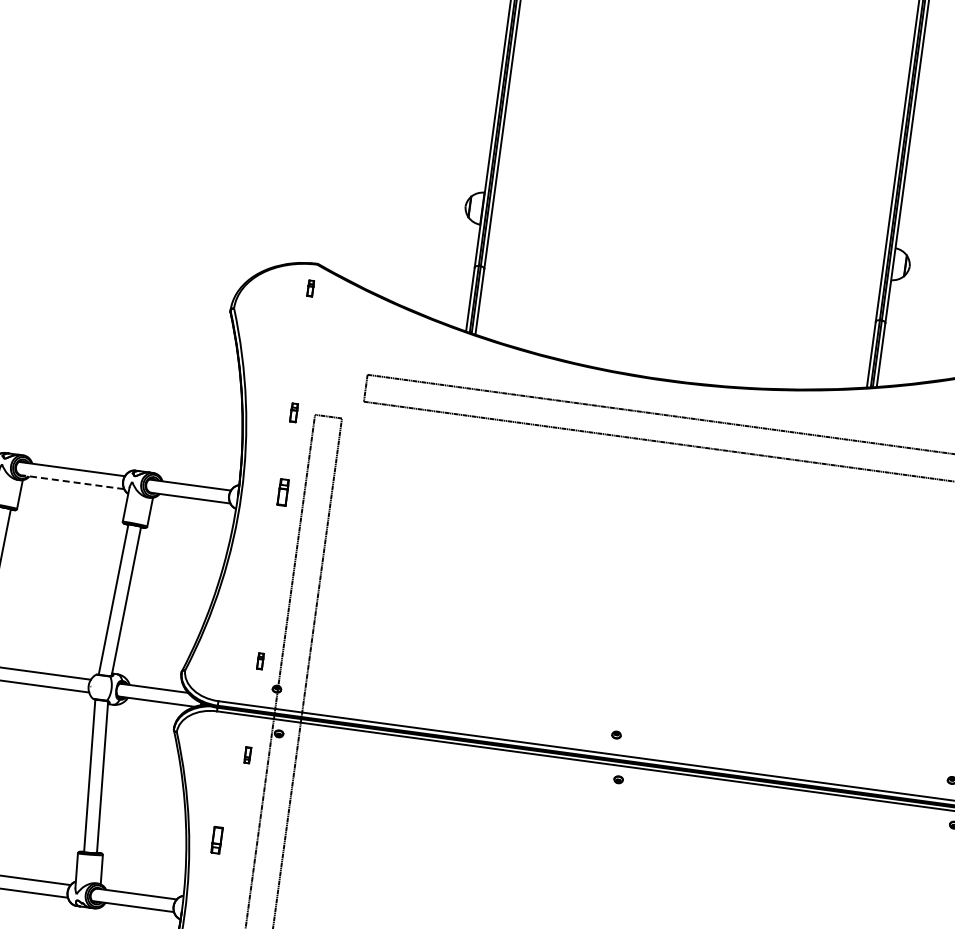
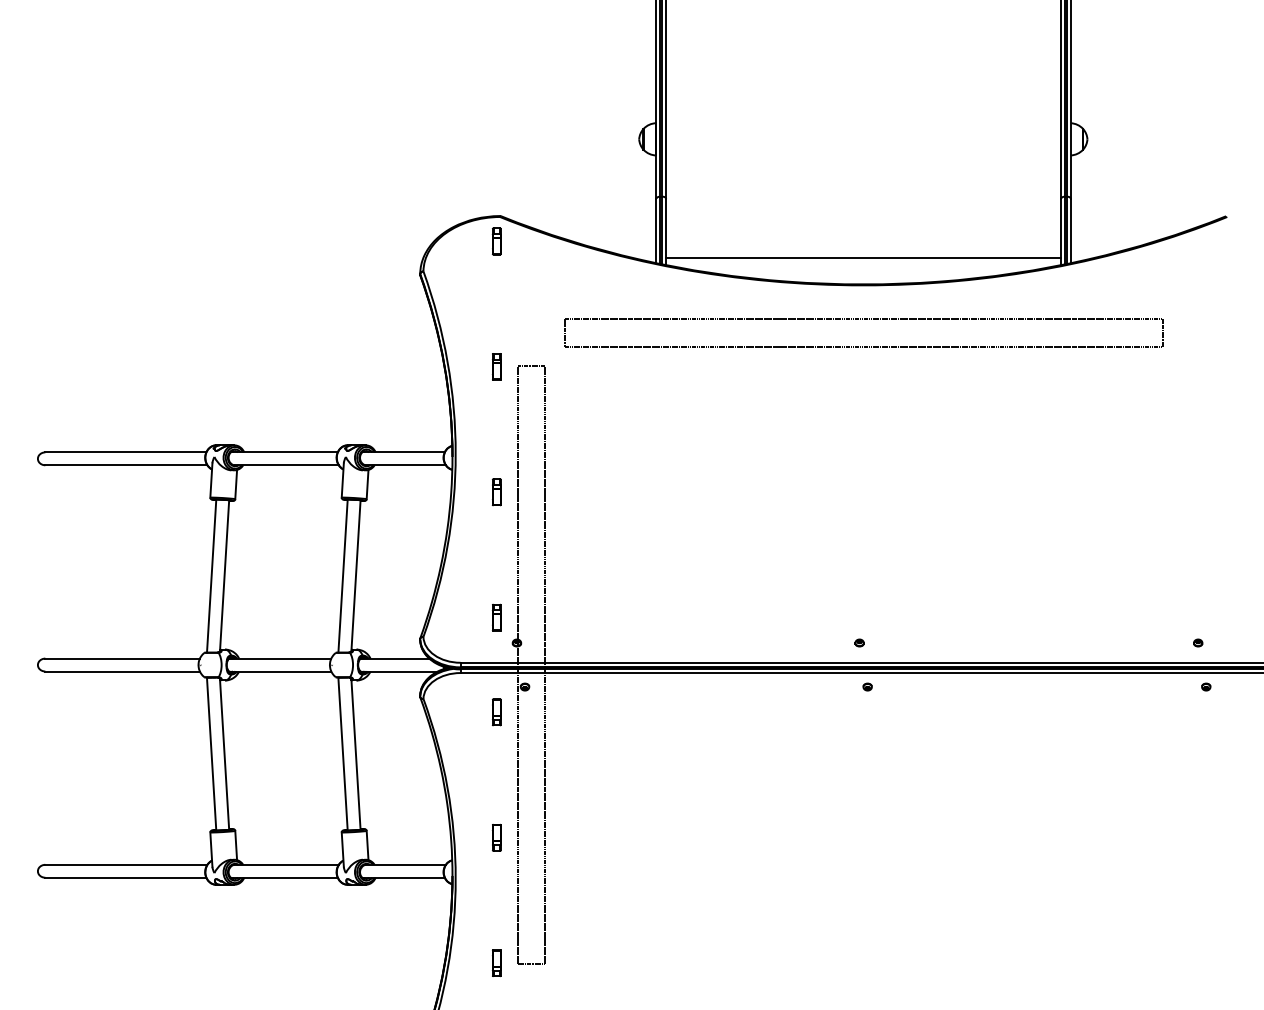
part: (310, 288) -> (496, 241), size x1.67
line: (672, 353) -> (863, 257), added
part: (293, 412) -> (496, 366), size x1.43
line: (72, 482) -> (286, 465), dashed -> solid
part: (282, 492) -> (496, 492), moved
part: (260, 661) -> (496, 617), size x1.67
part: (247, 755) -> (496, 712), size x1.67
part: (216, 839) -> (496, 837), moved

